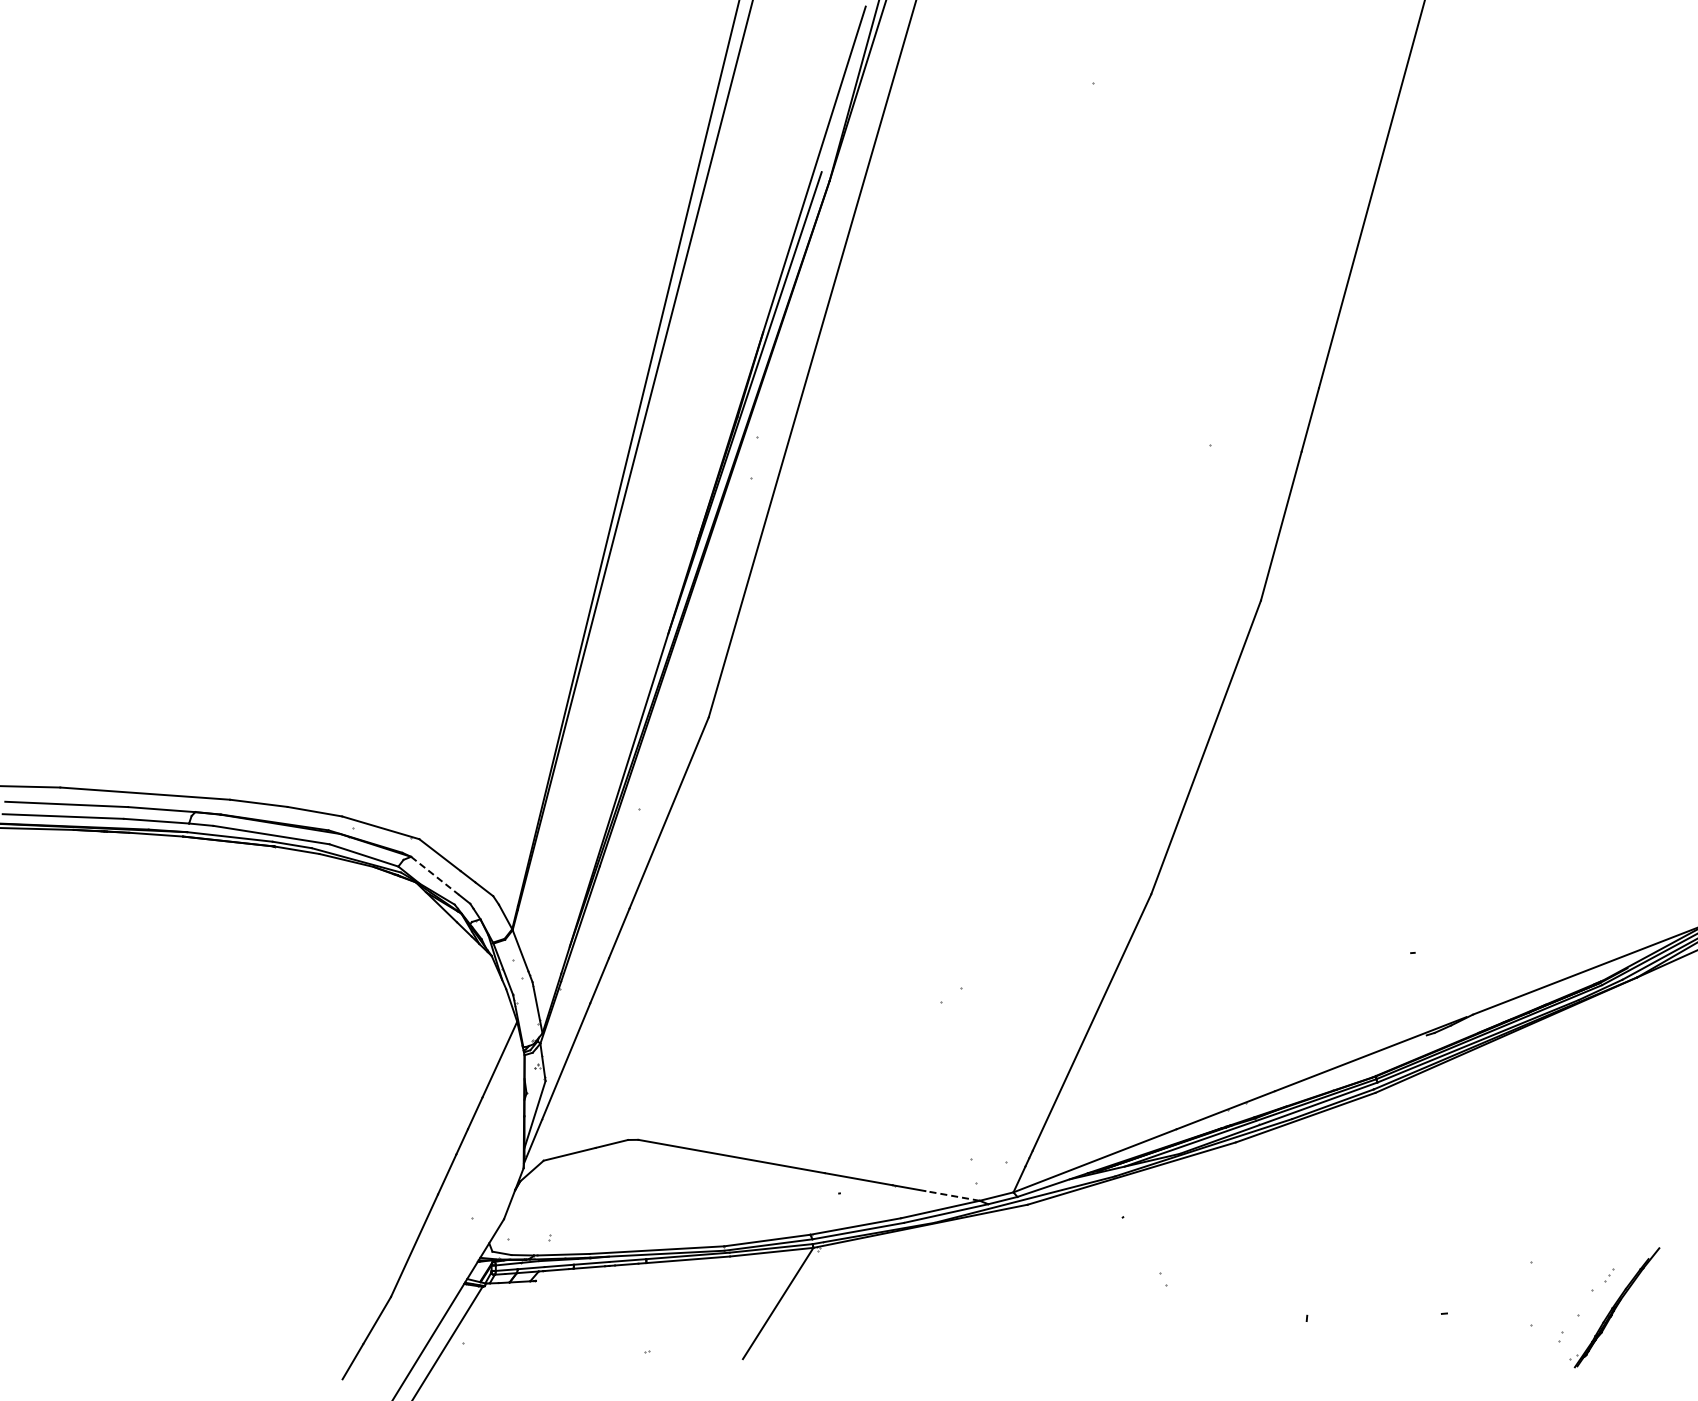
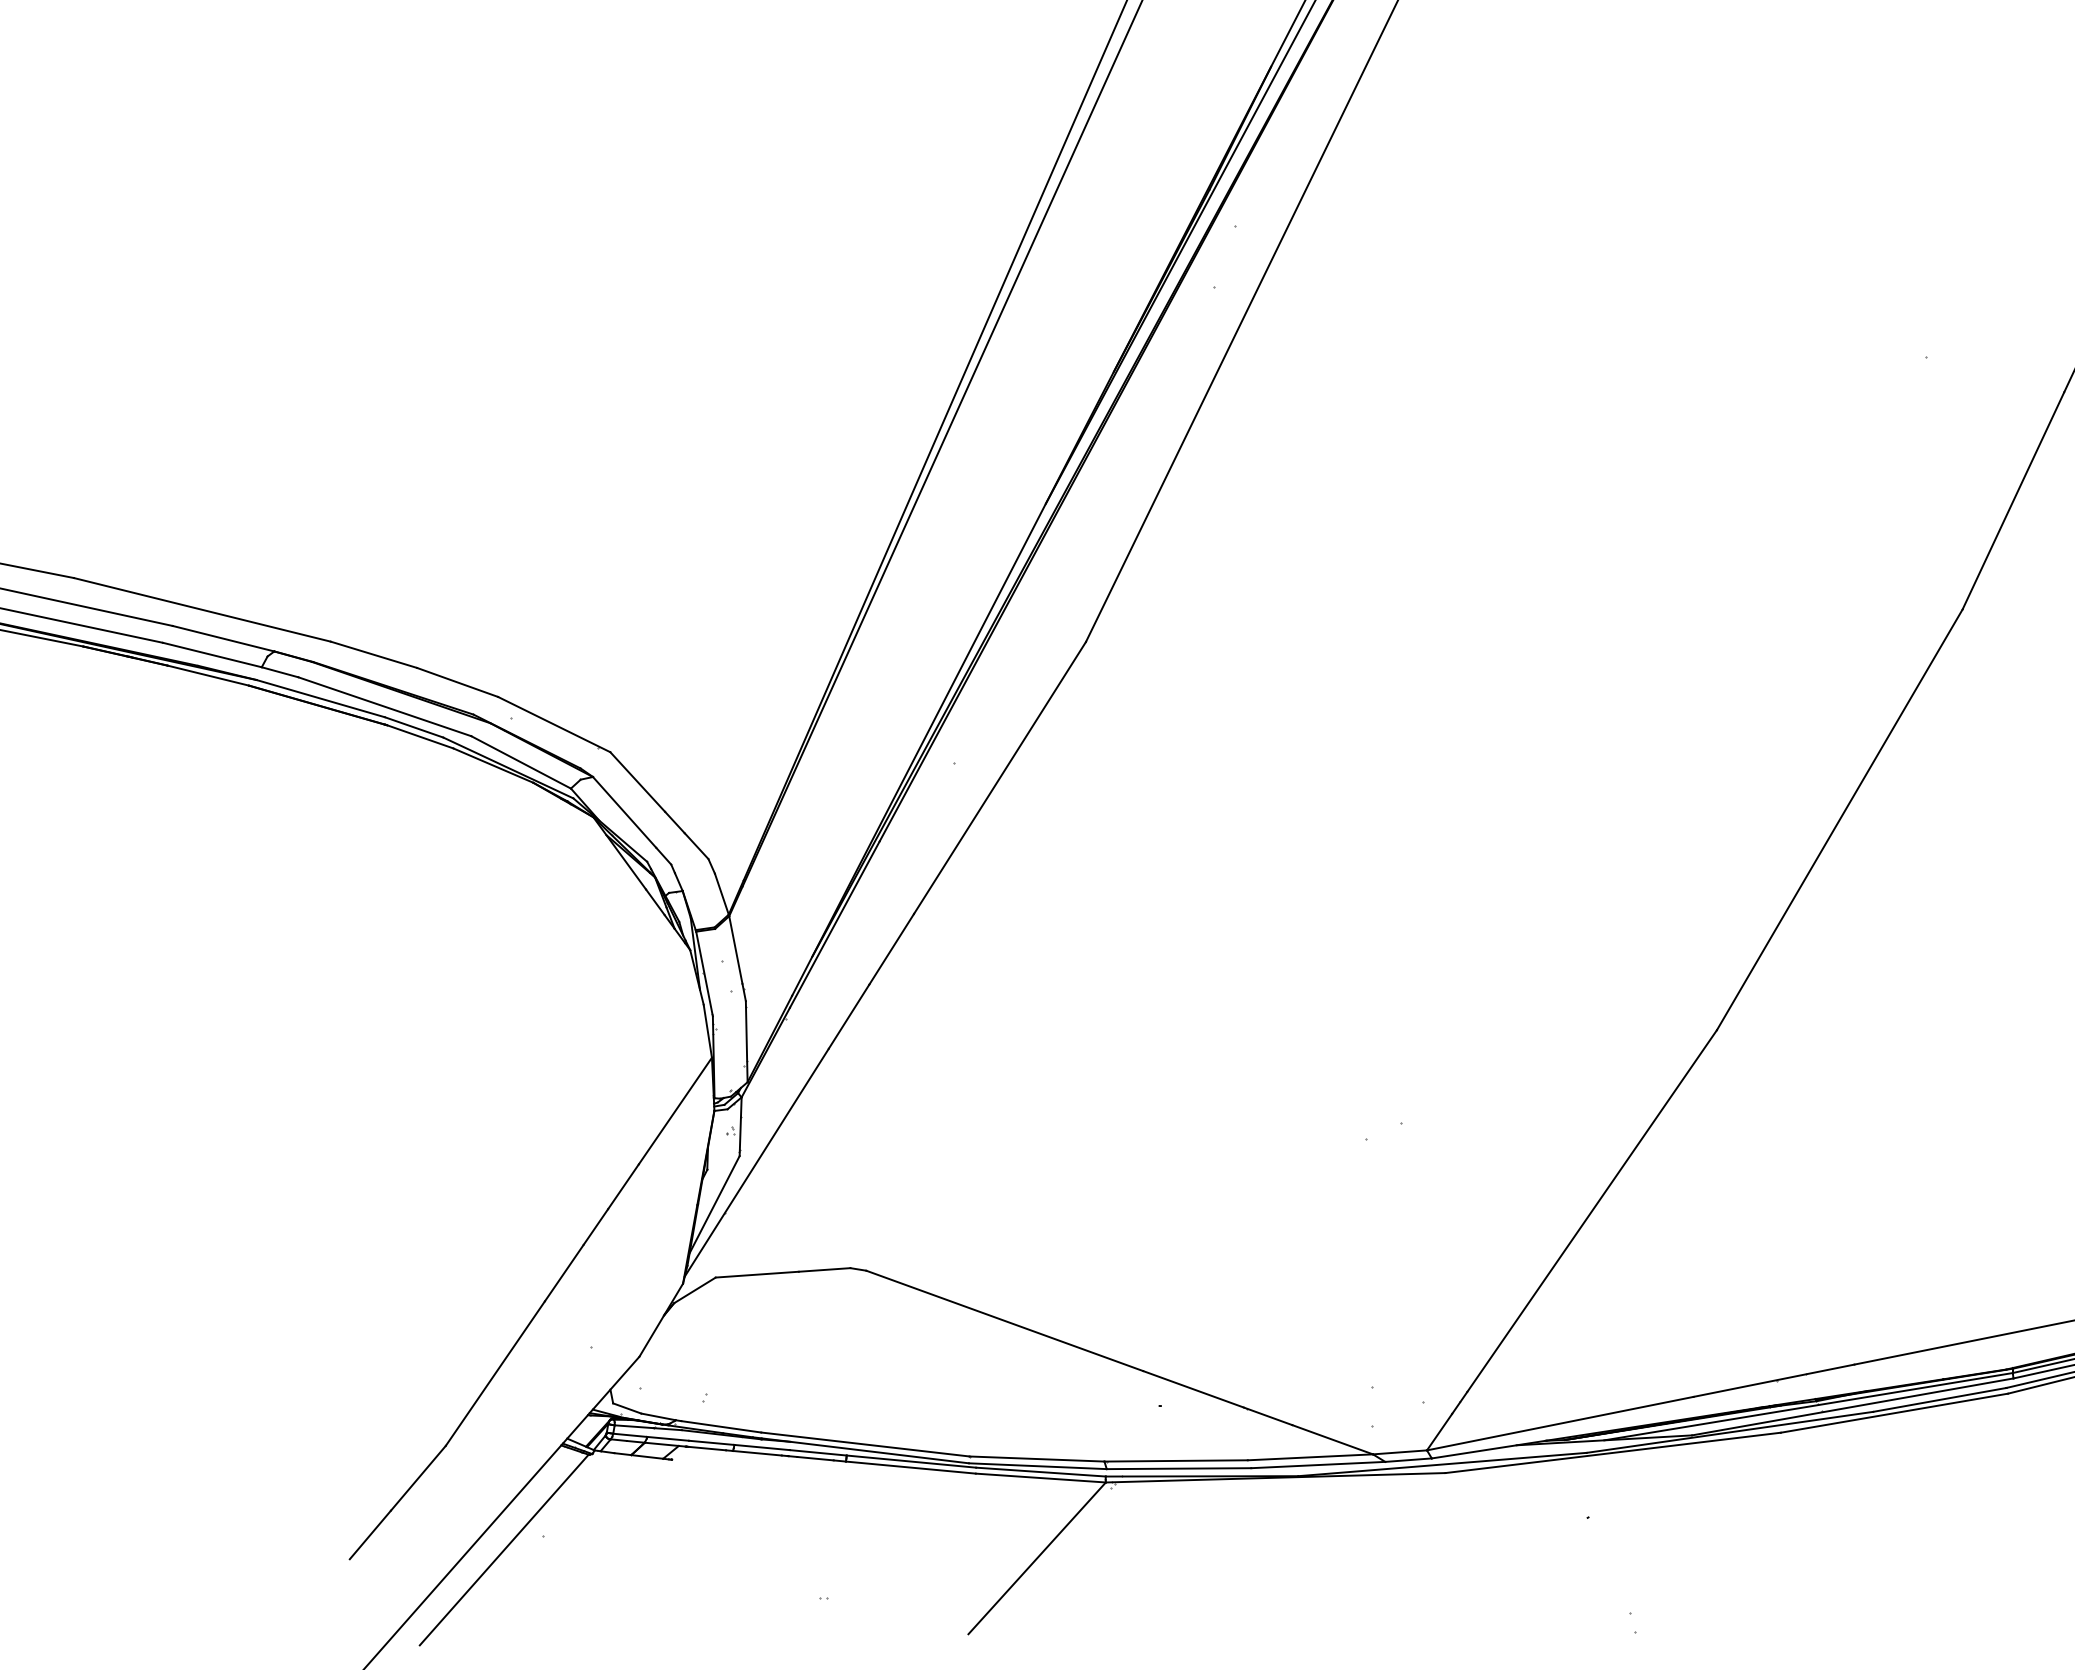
line: (435, 875) -> (625, 812), dashed -> solid
line: (952, 1195) -> (1332, 1439), dashed -> solid

